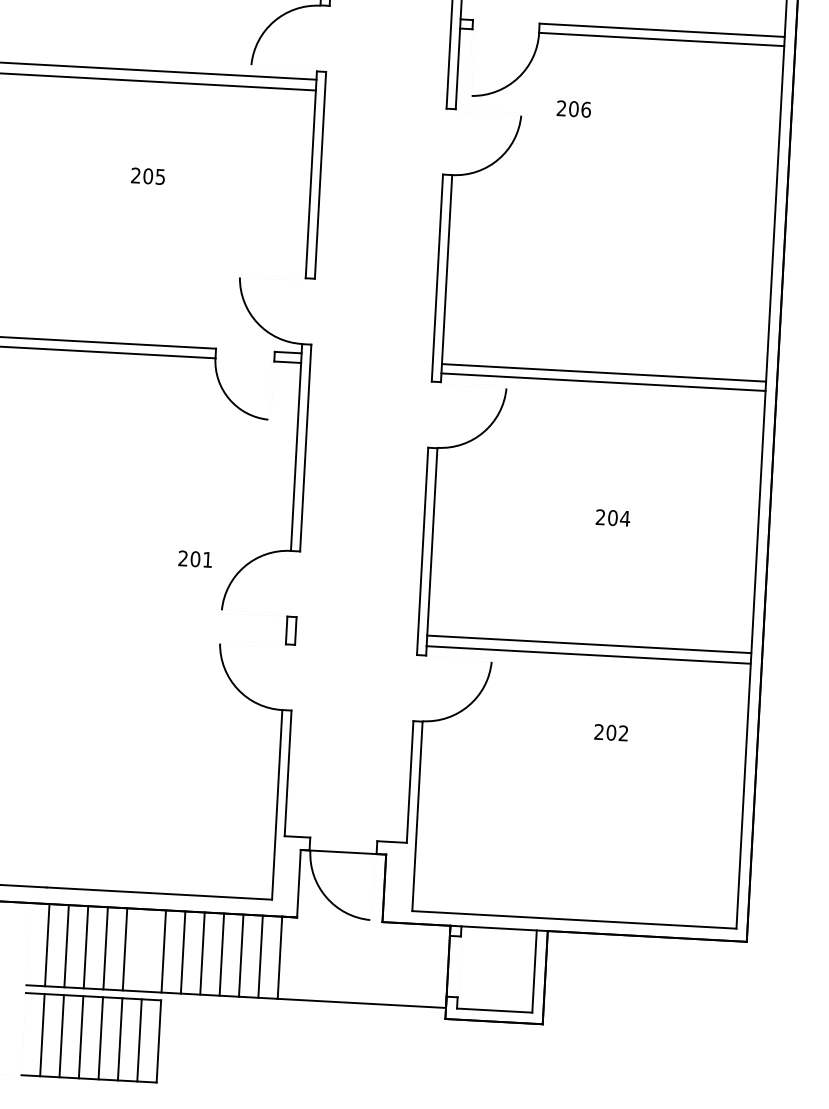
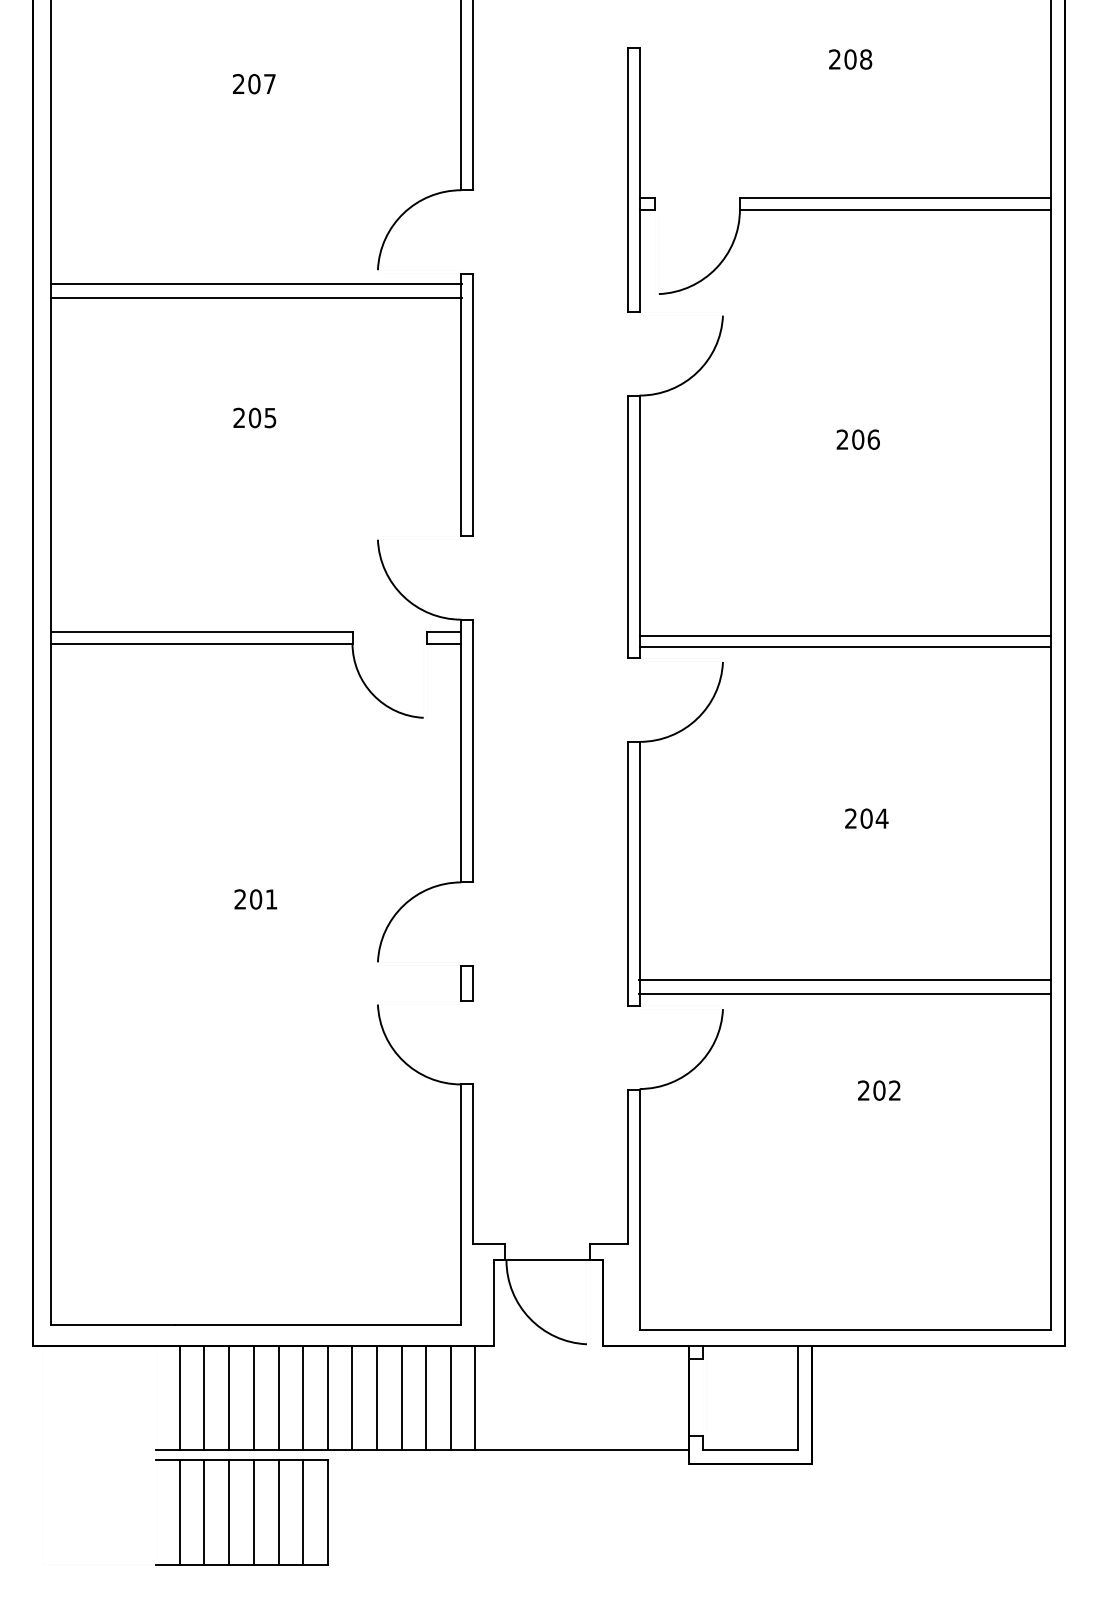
text: (573, 108) -> (857, 439), moved
text: (195, 559) -> (255, 899), moved
line: (144, 950) -> (303, 1398), added

